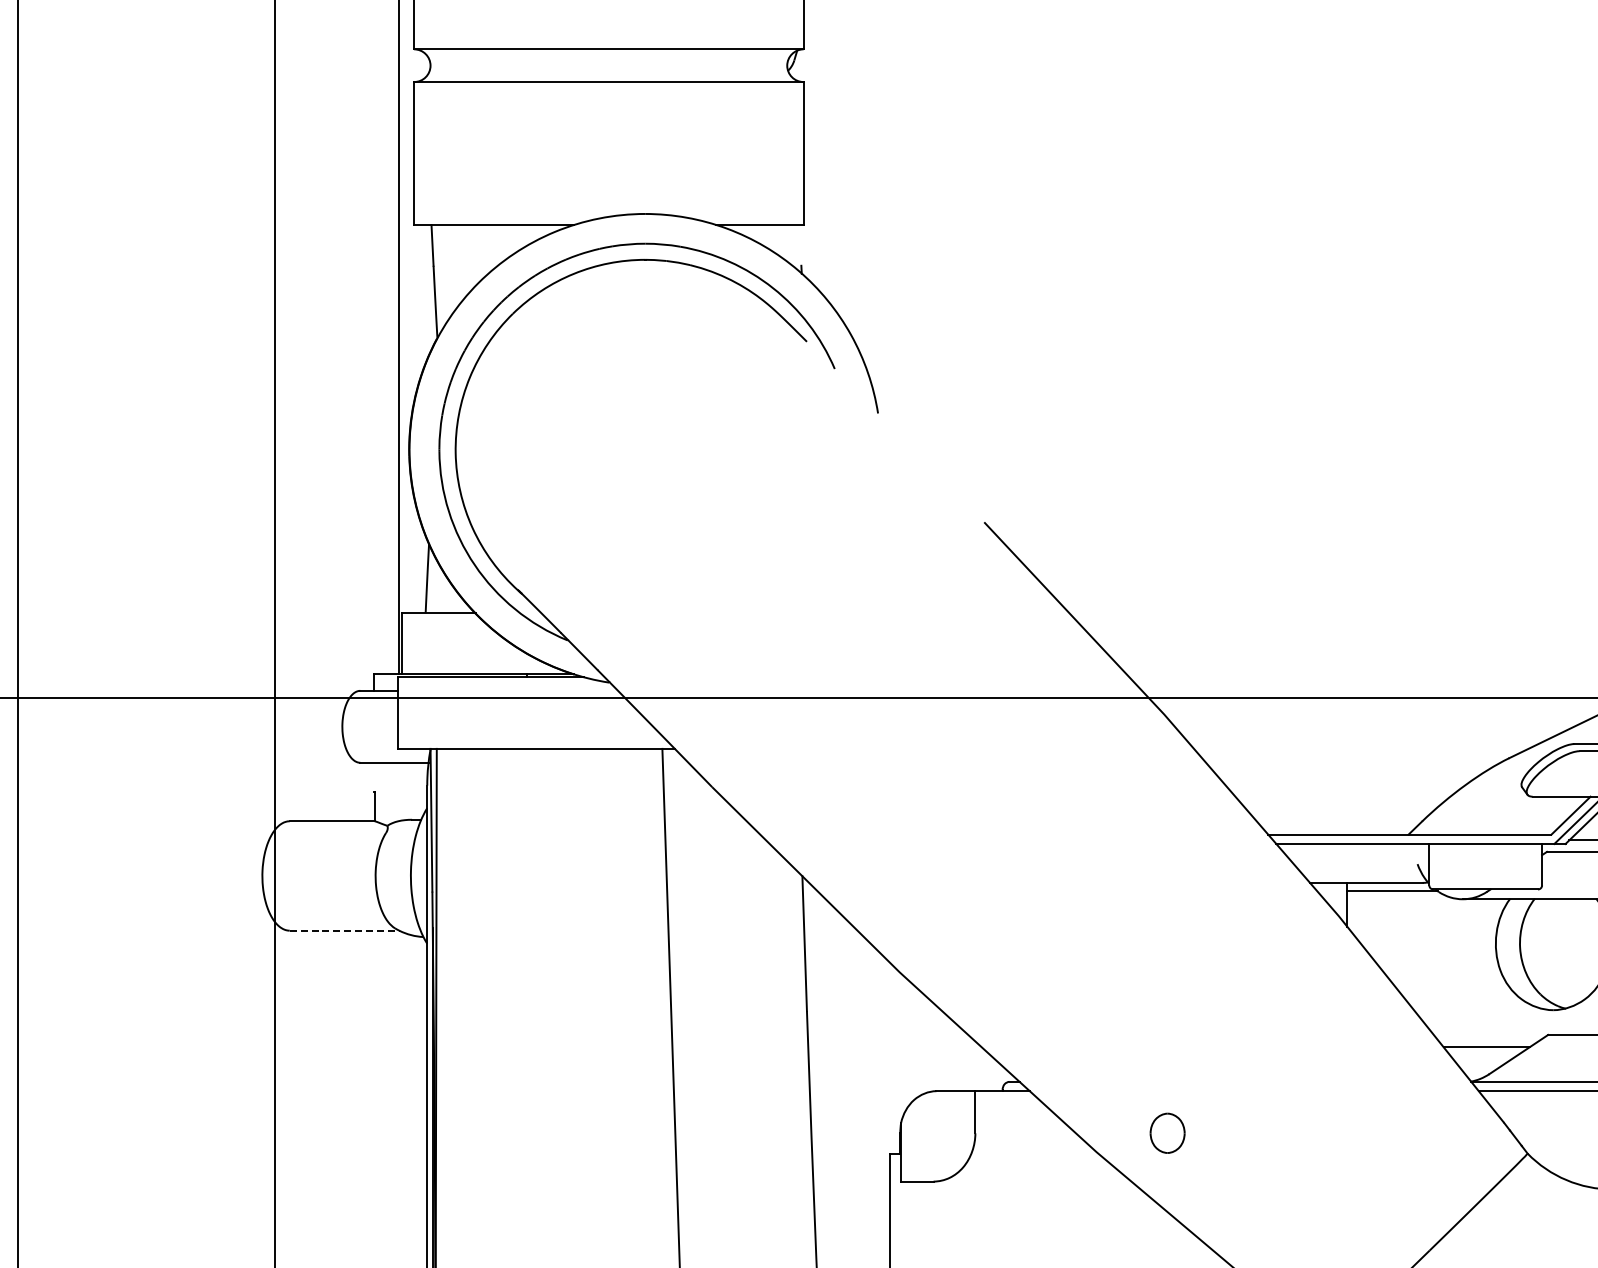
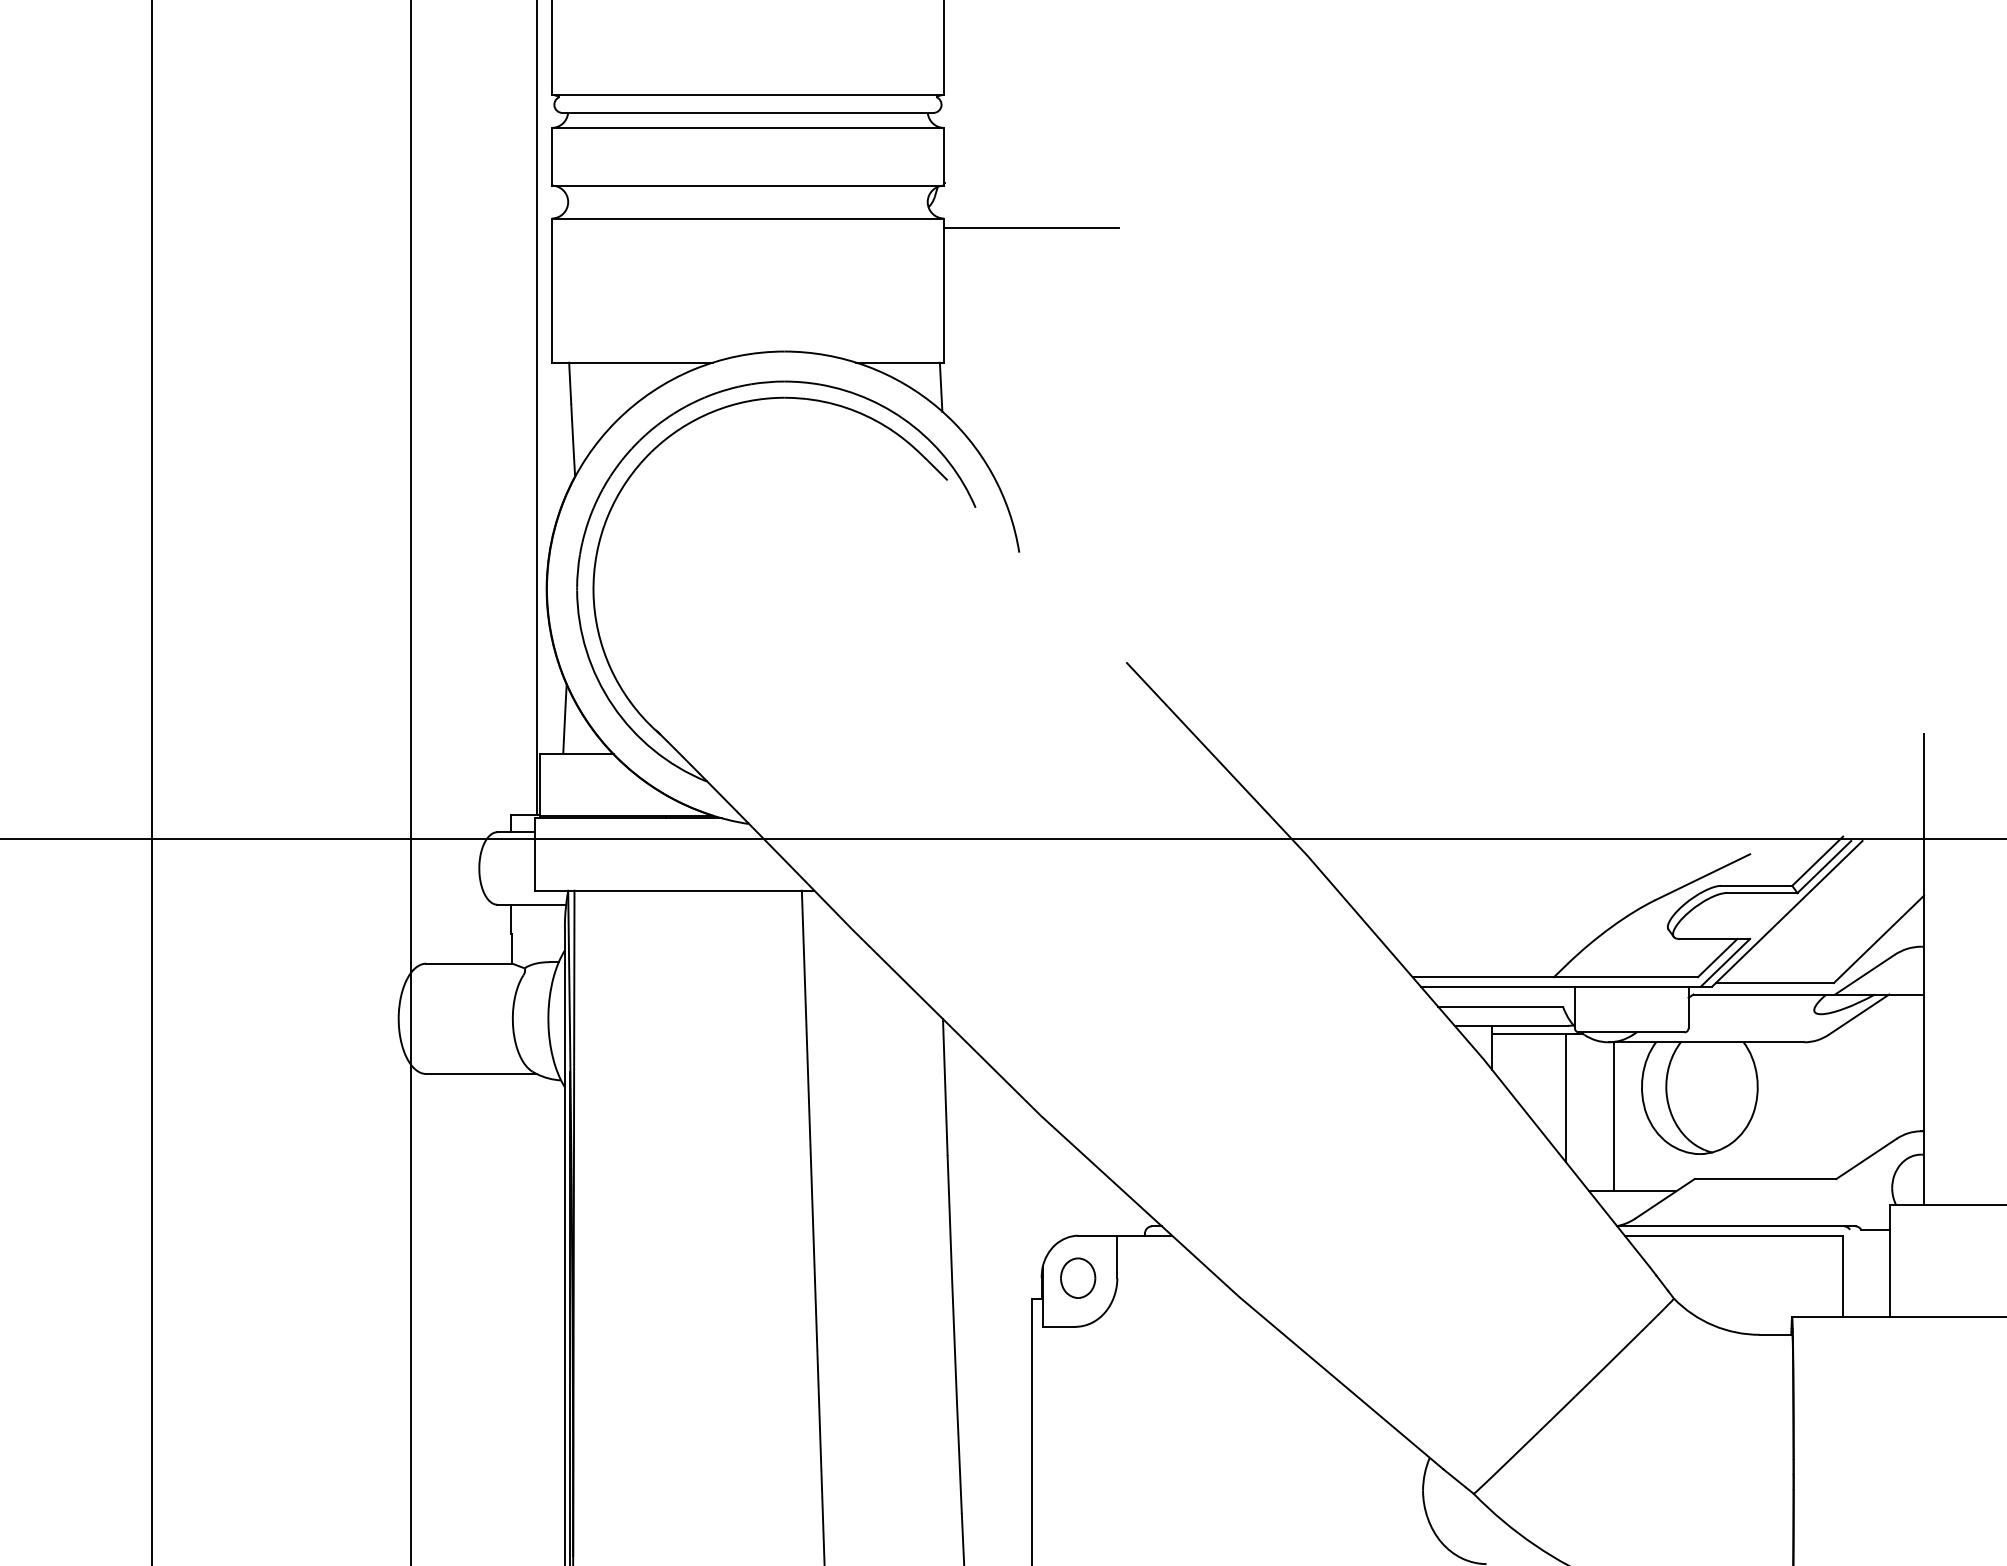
line: (890, 91) -> (1031, 228), added
line: (799, 244) -> (940, 382), added
line: (373, 777) -> (510, 919), added
line: (1355, 863) -> (1500, 1006), added
line: (345, 930) -> (482, 1073), dashed -> solid
line: (1419, 954) -> (1565, 1097), added
line: (1468, 972) -> (1614, 1116), added
part: (1167, 1132) -> (1078, 1277), moved

